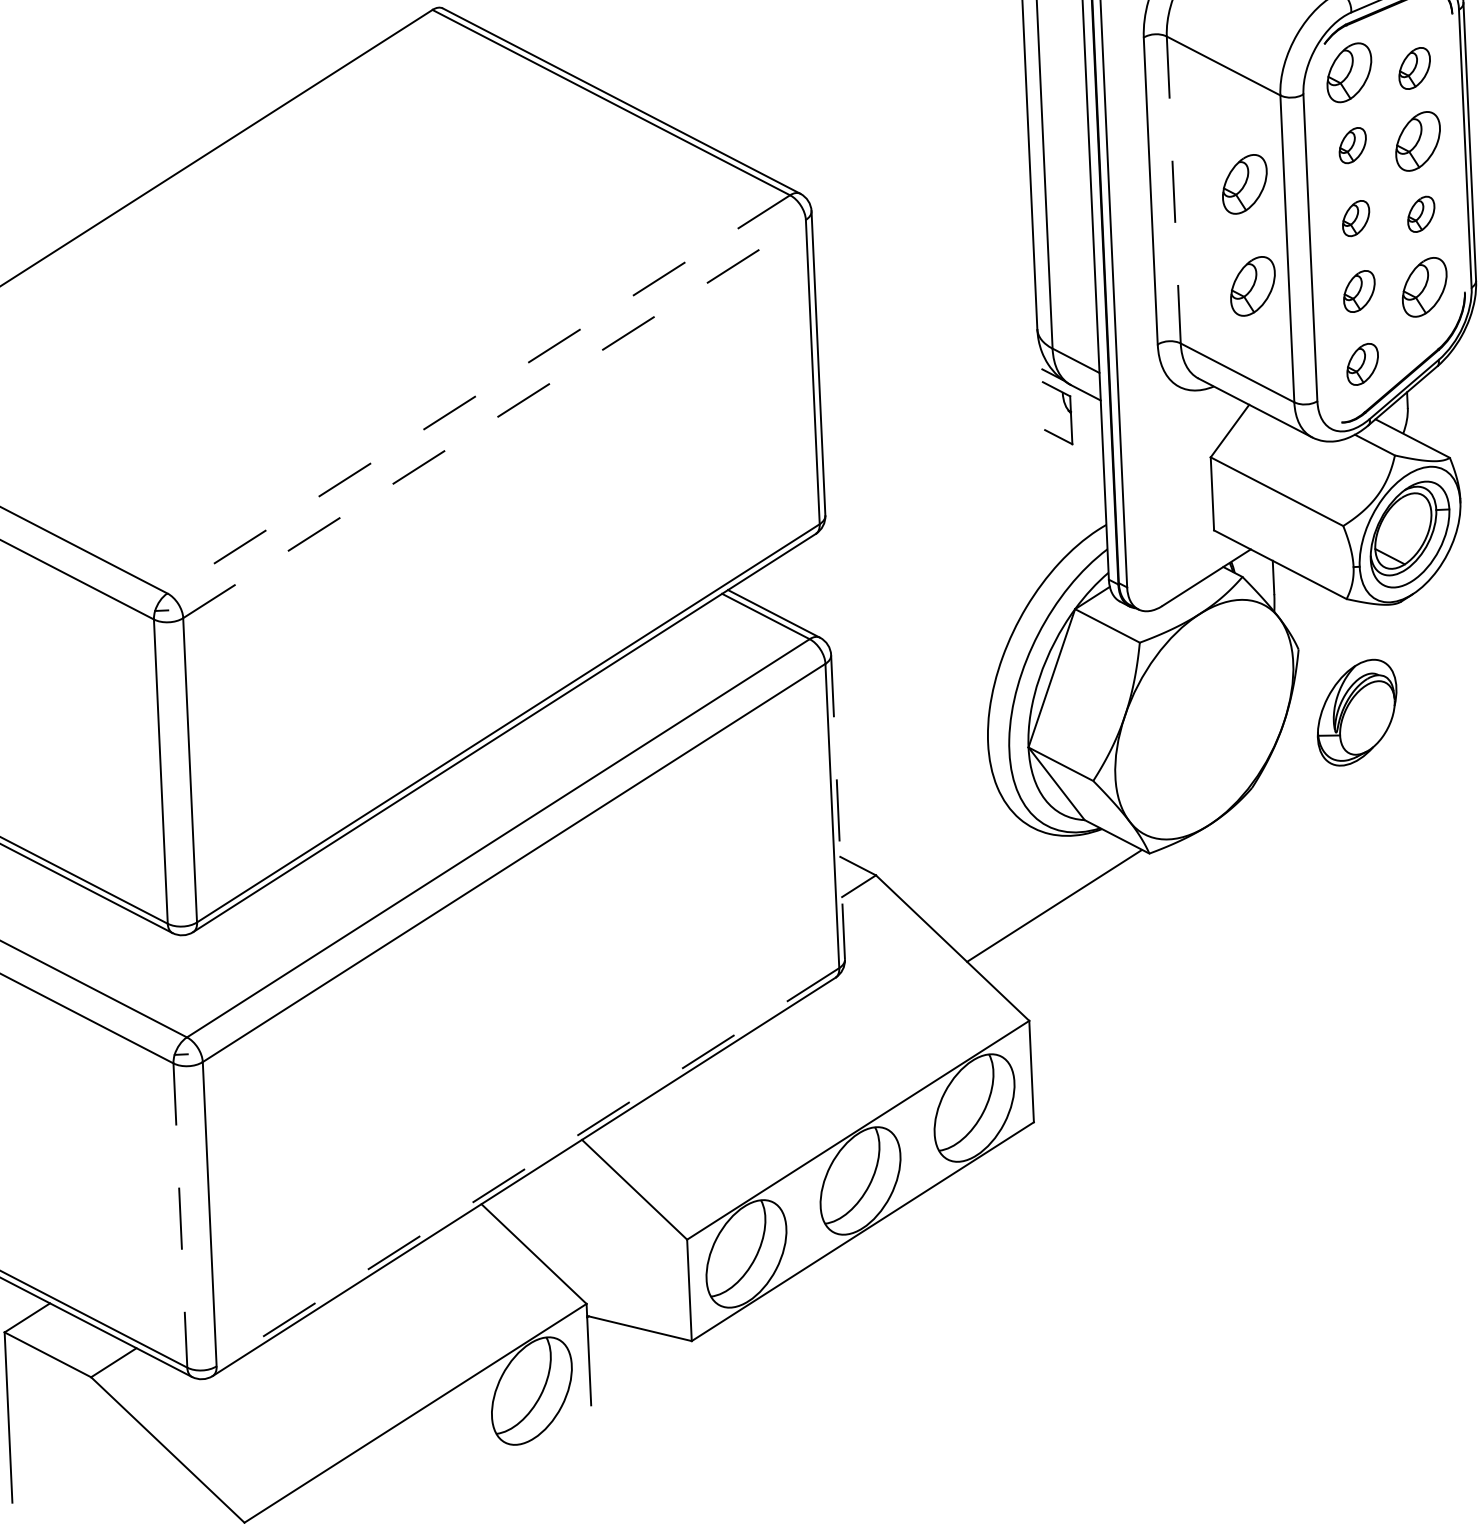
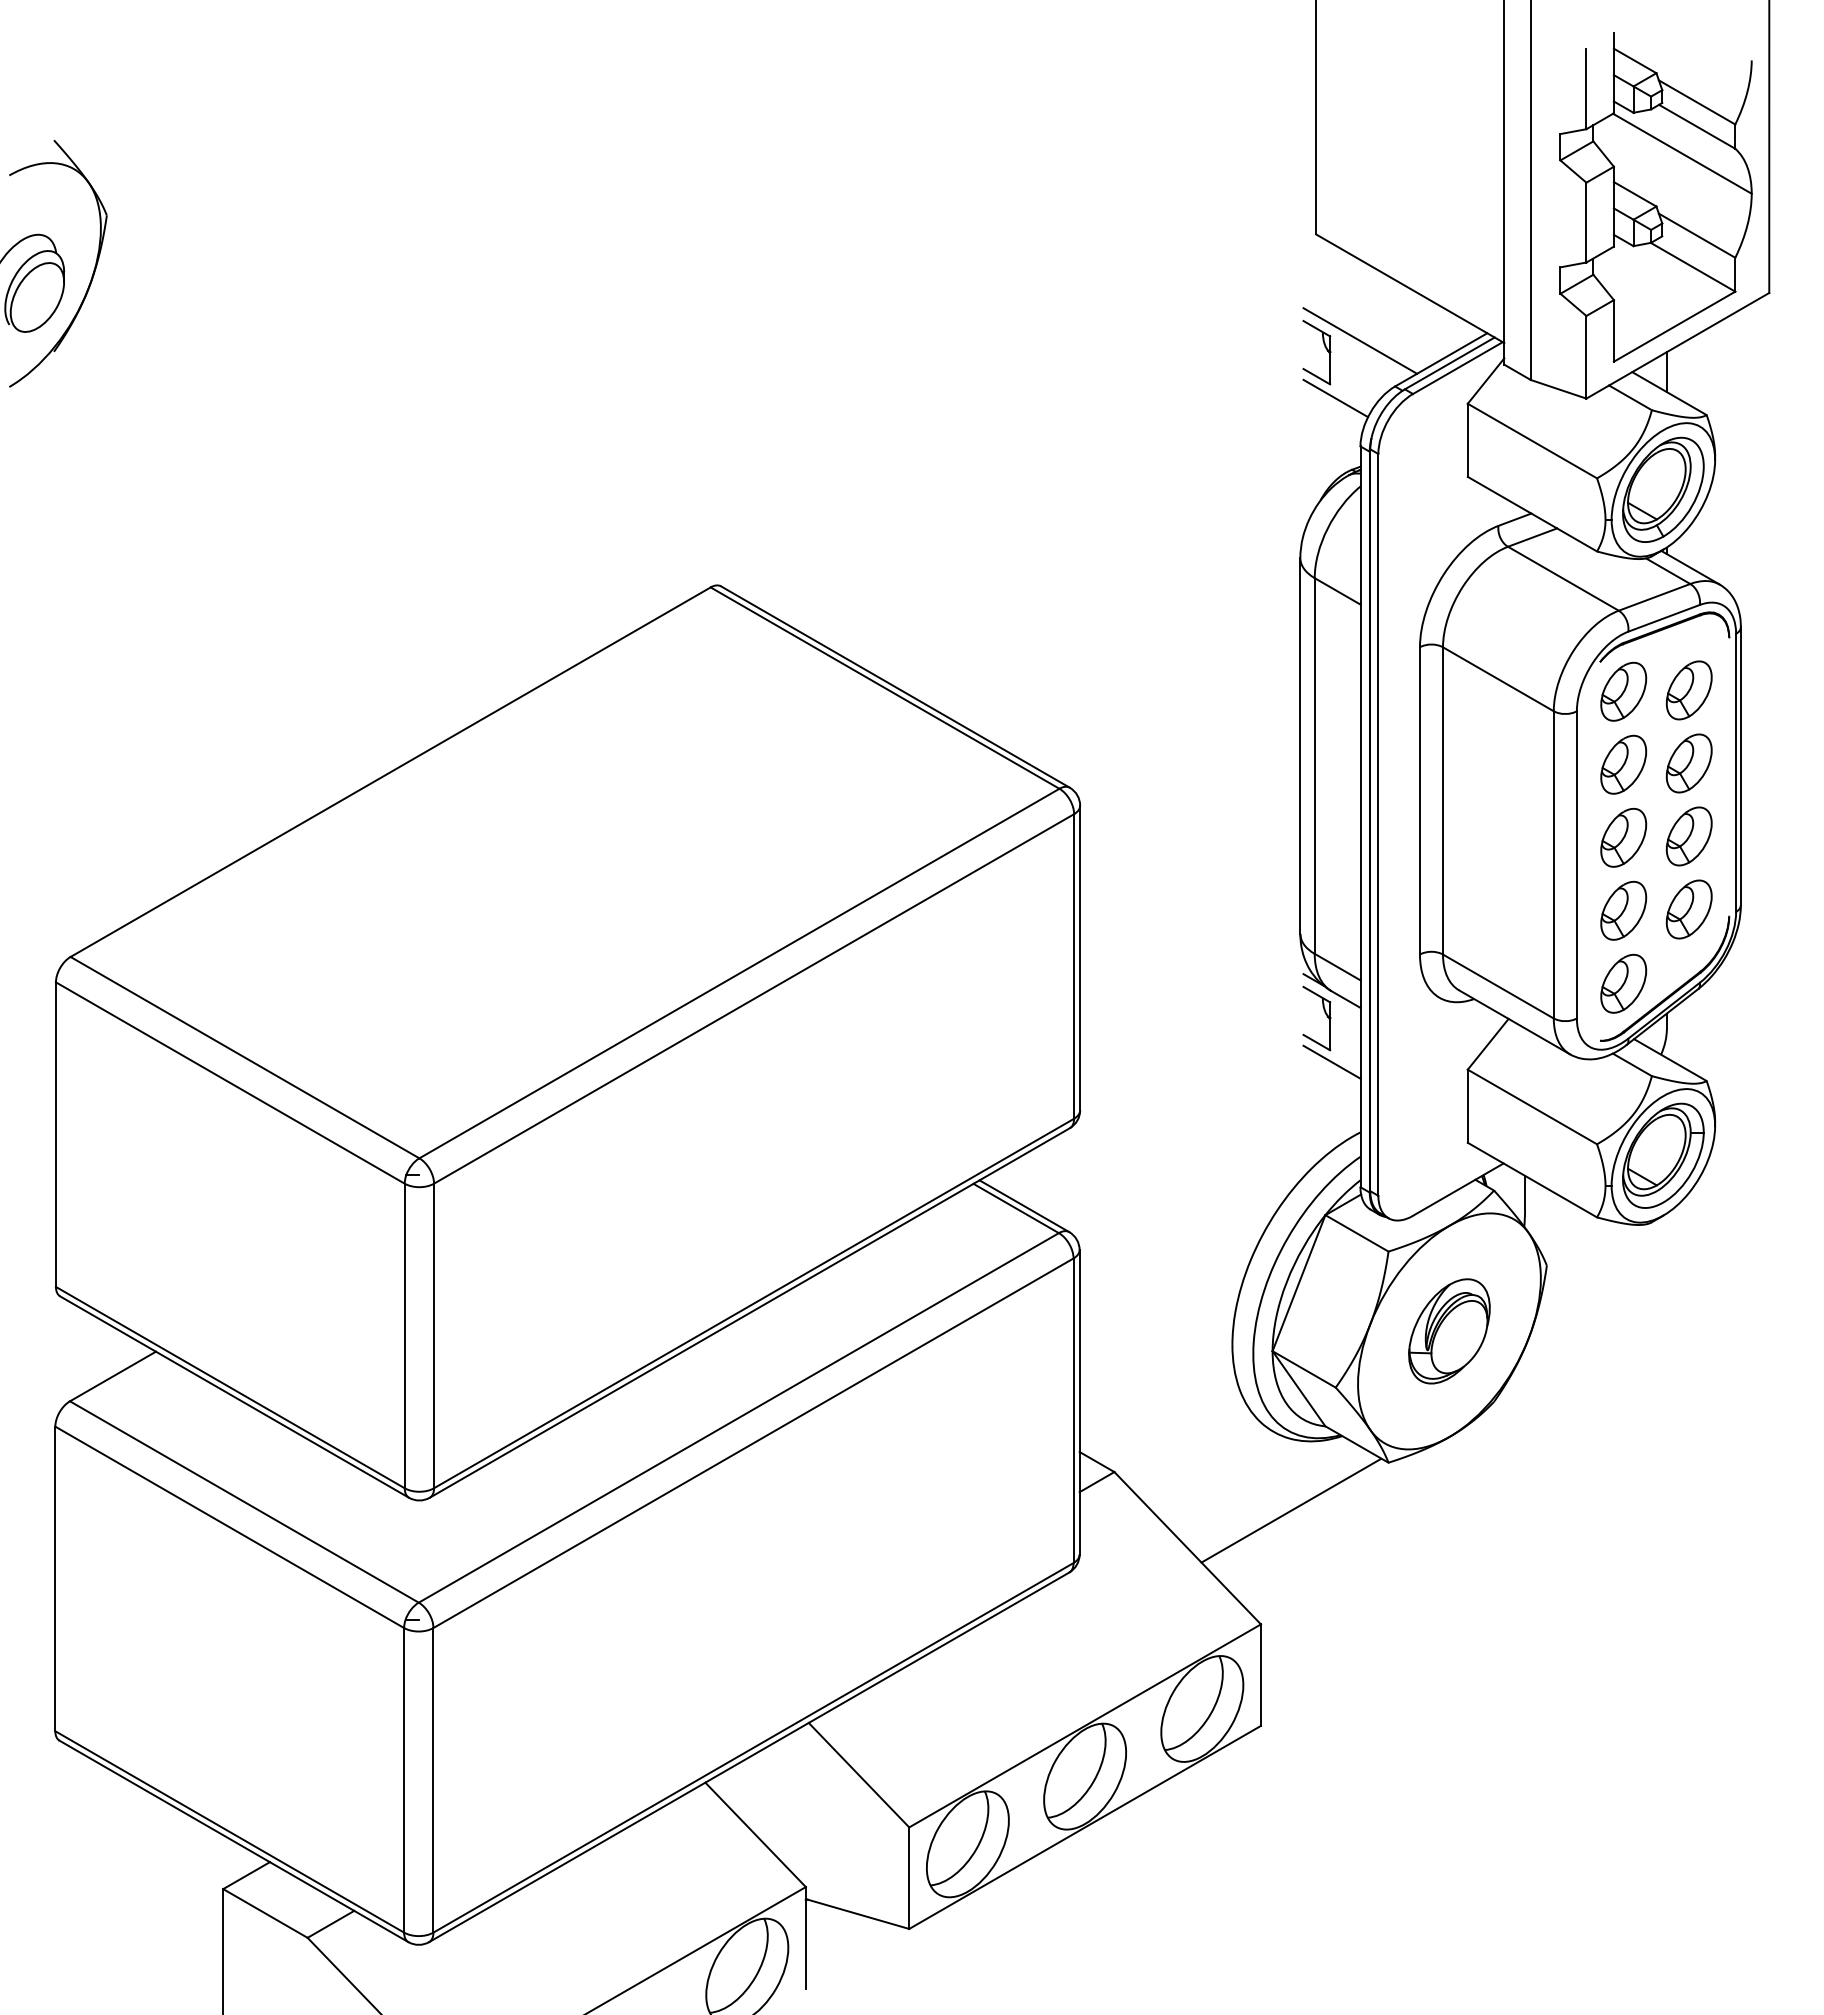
part: (1414, 68) -> (1688, 690), size x1.43
part: (1352, 145) -> (1623, 764), size x1.67
part: (1244, 184) -> (1513, 798), removed
line: (1173, 189) -> (1442, 800), dashed -> solid
part: (1420, 214) -> (1688, 836), size x1.67
part: (1355, 218) -> (1623, 837), size x1.67
part: (1252, 286) -> (1517, 900), removed
part: (1359, 291) -> (1623, 910), size x1.43
part: (1362, 364) -> (1623, 983), size x1.43
line: (478, 394) -> (739, 973), dashed -> solid
line: (494, 418) -> (754, 998), dashed -> solid
line: (1074, 455) -> (1331, 1061), added
part: (1357, 712) -> (1449, 1331), moved
line: (837, 807) -> (1079, 1402), dashed -> solid
line: (527, 1166) -> (753, 1747), dashed -> solid
line: (180, 1215) -> (404, 1780), dashed -> solid

